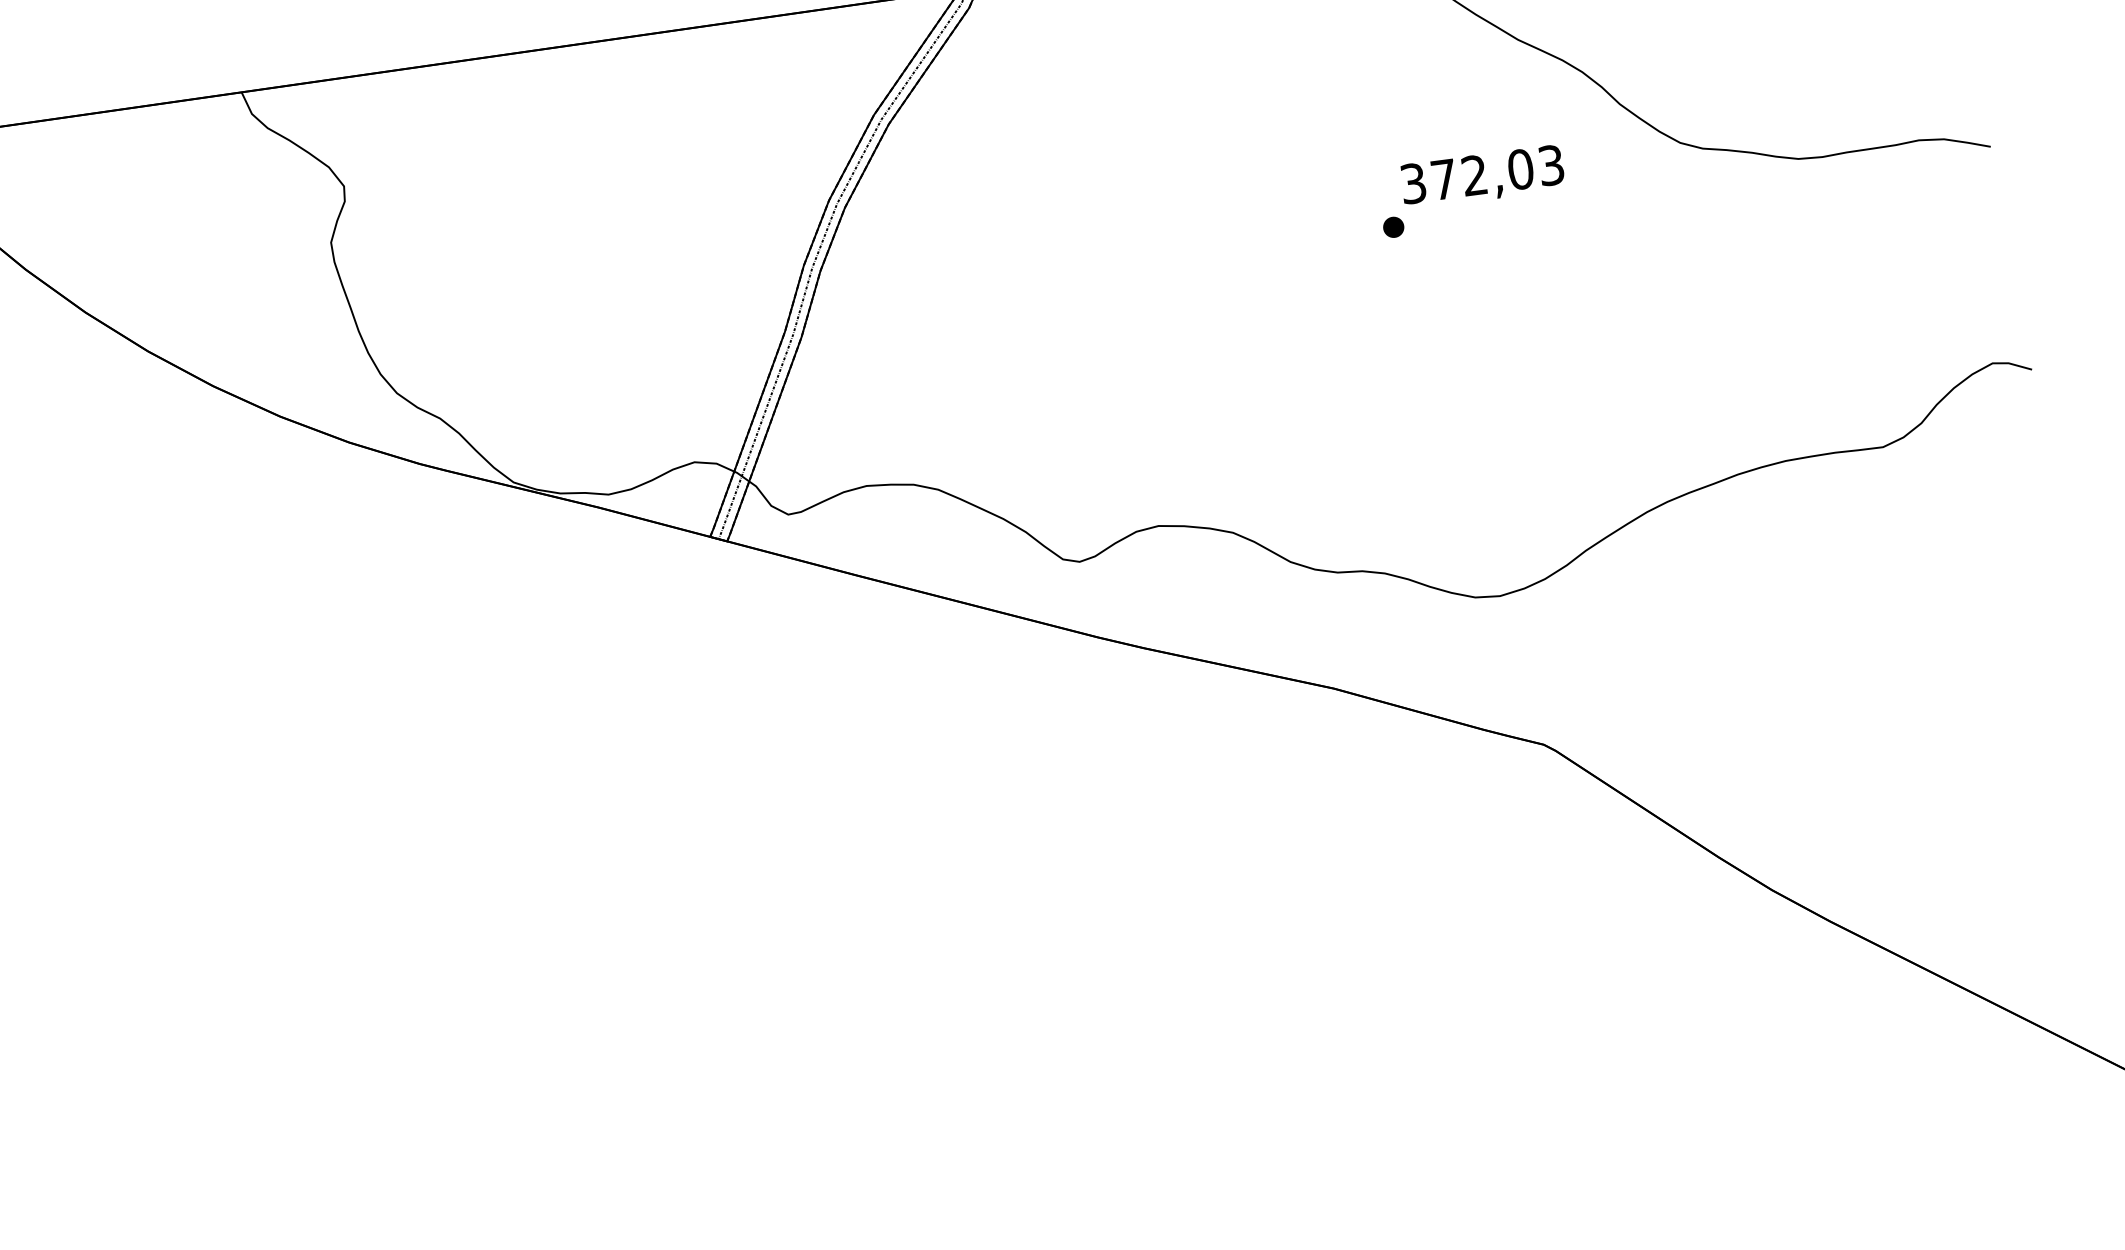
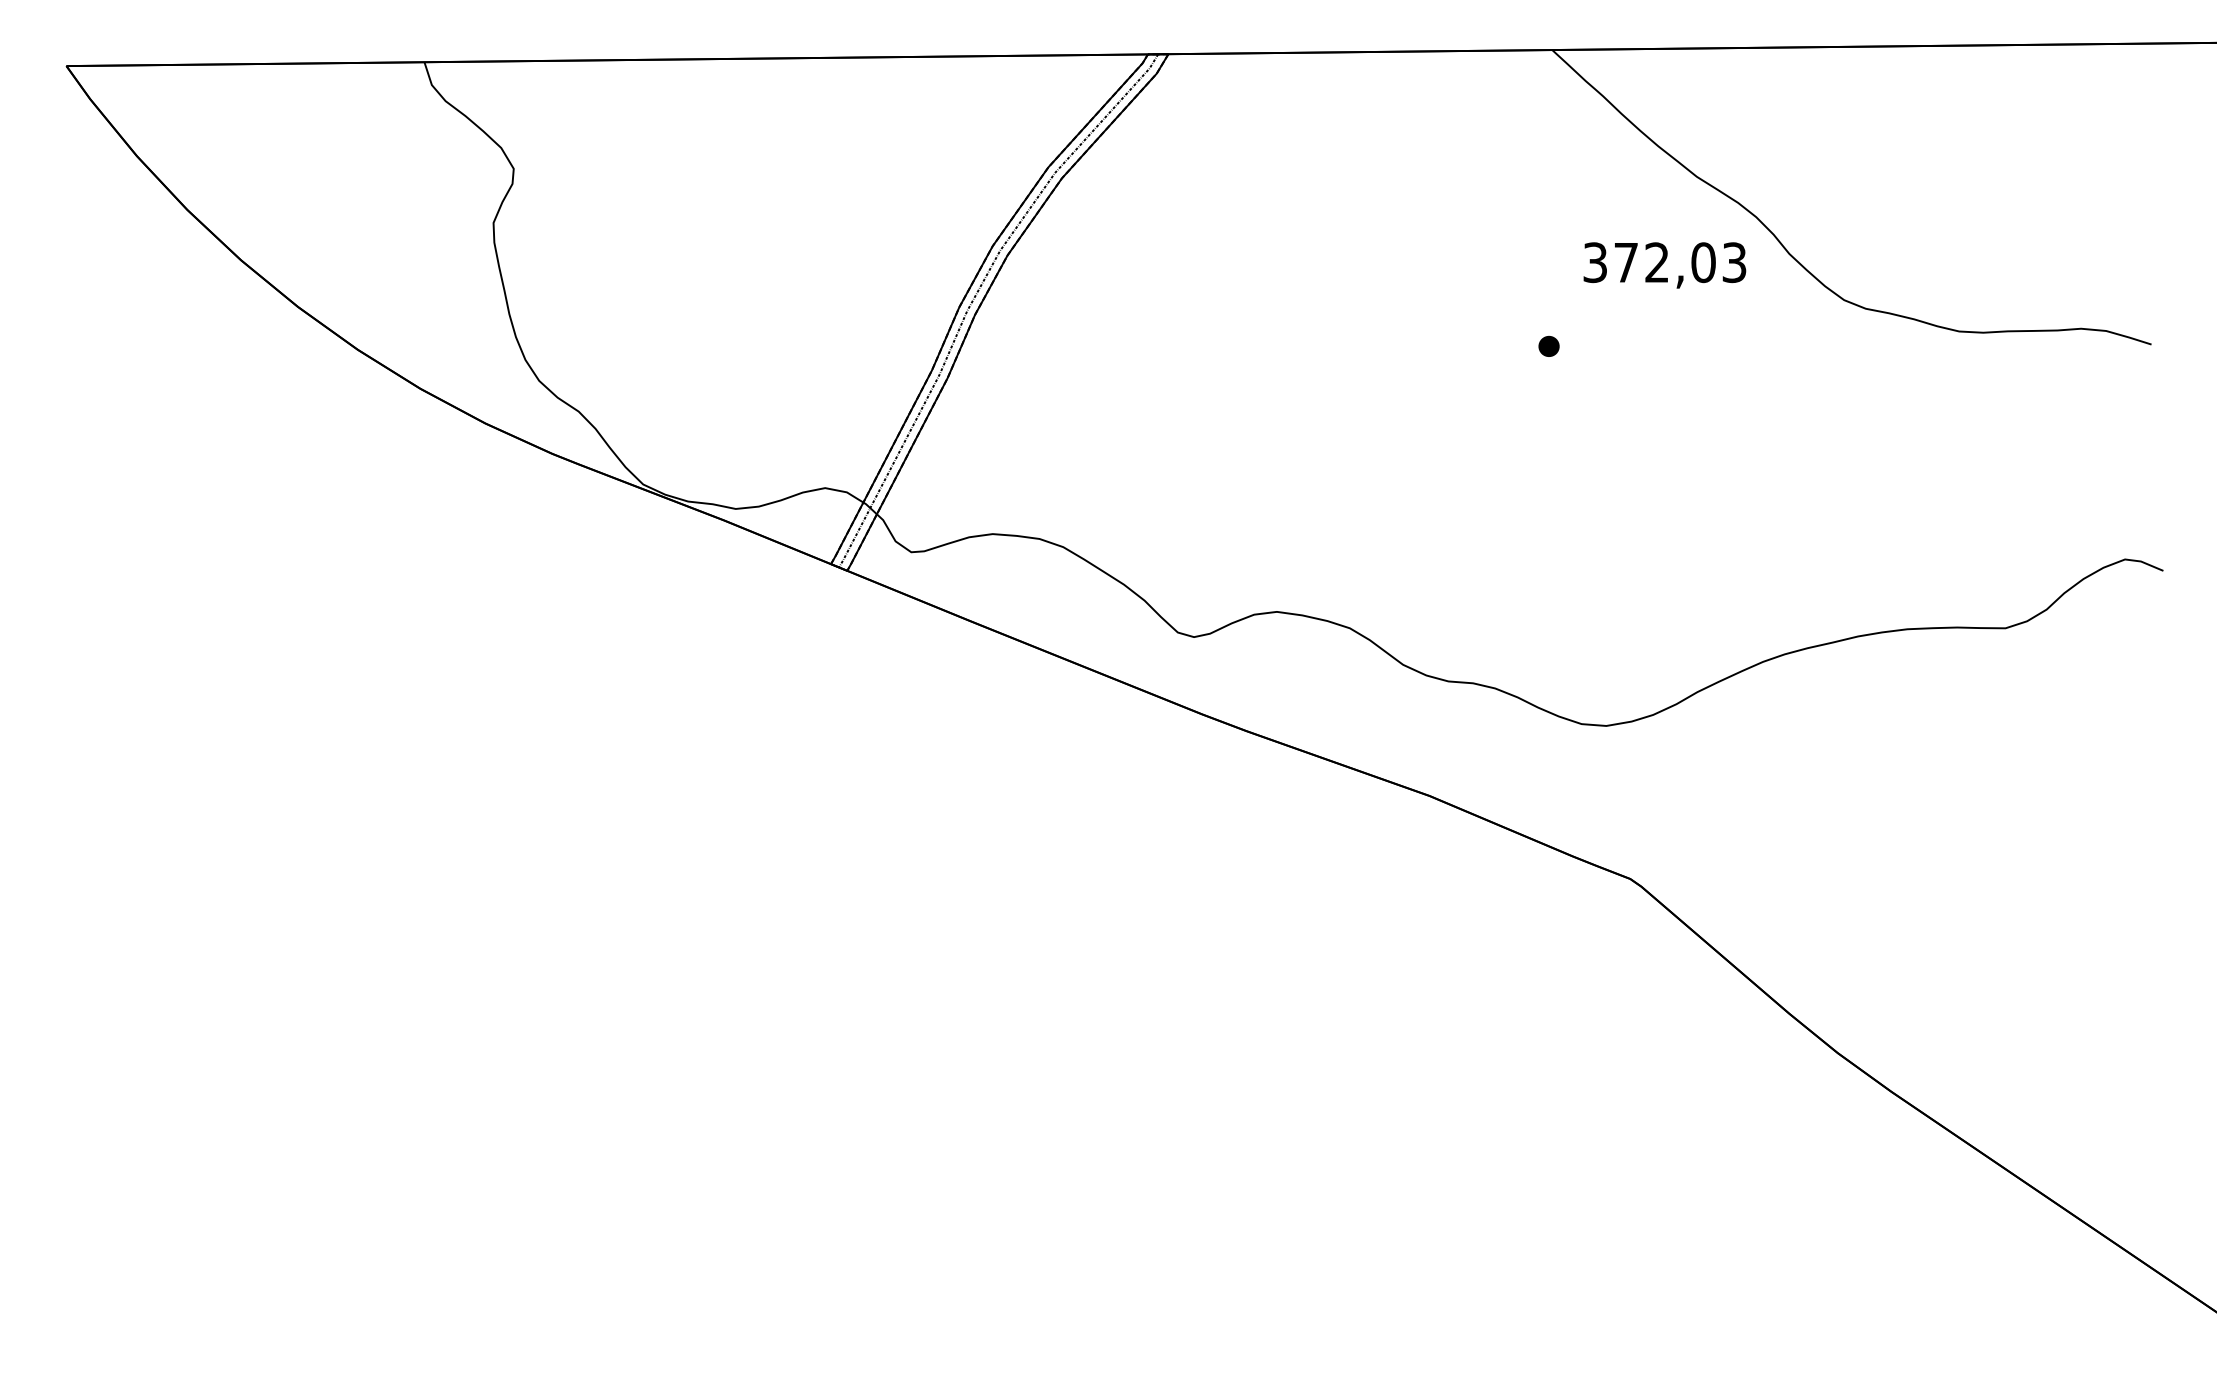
text: (1482, 177) -> (1664, 265), moved

